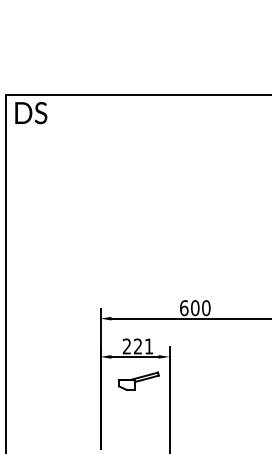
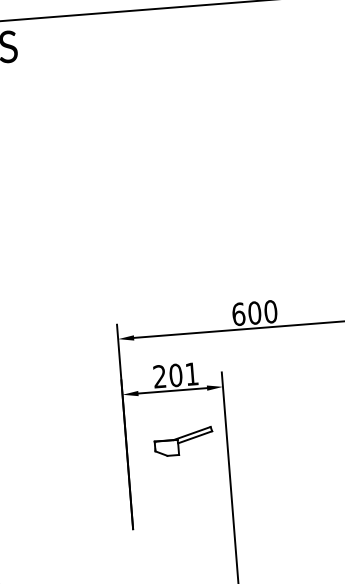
text: (137, 346) -> (175, 375), 221 -> 201
part: (138, 381) -> (183, 442), moved

